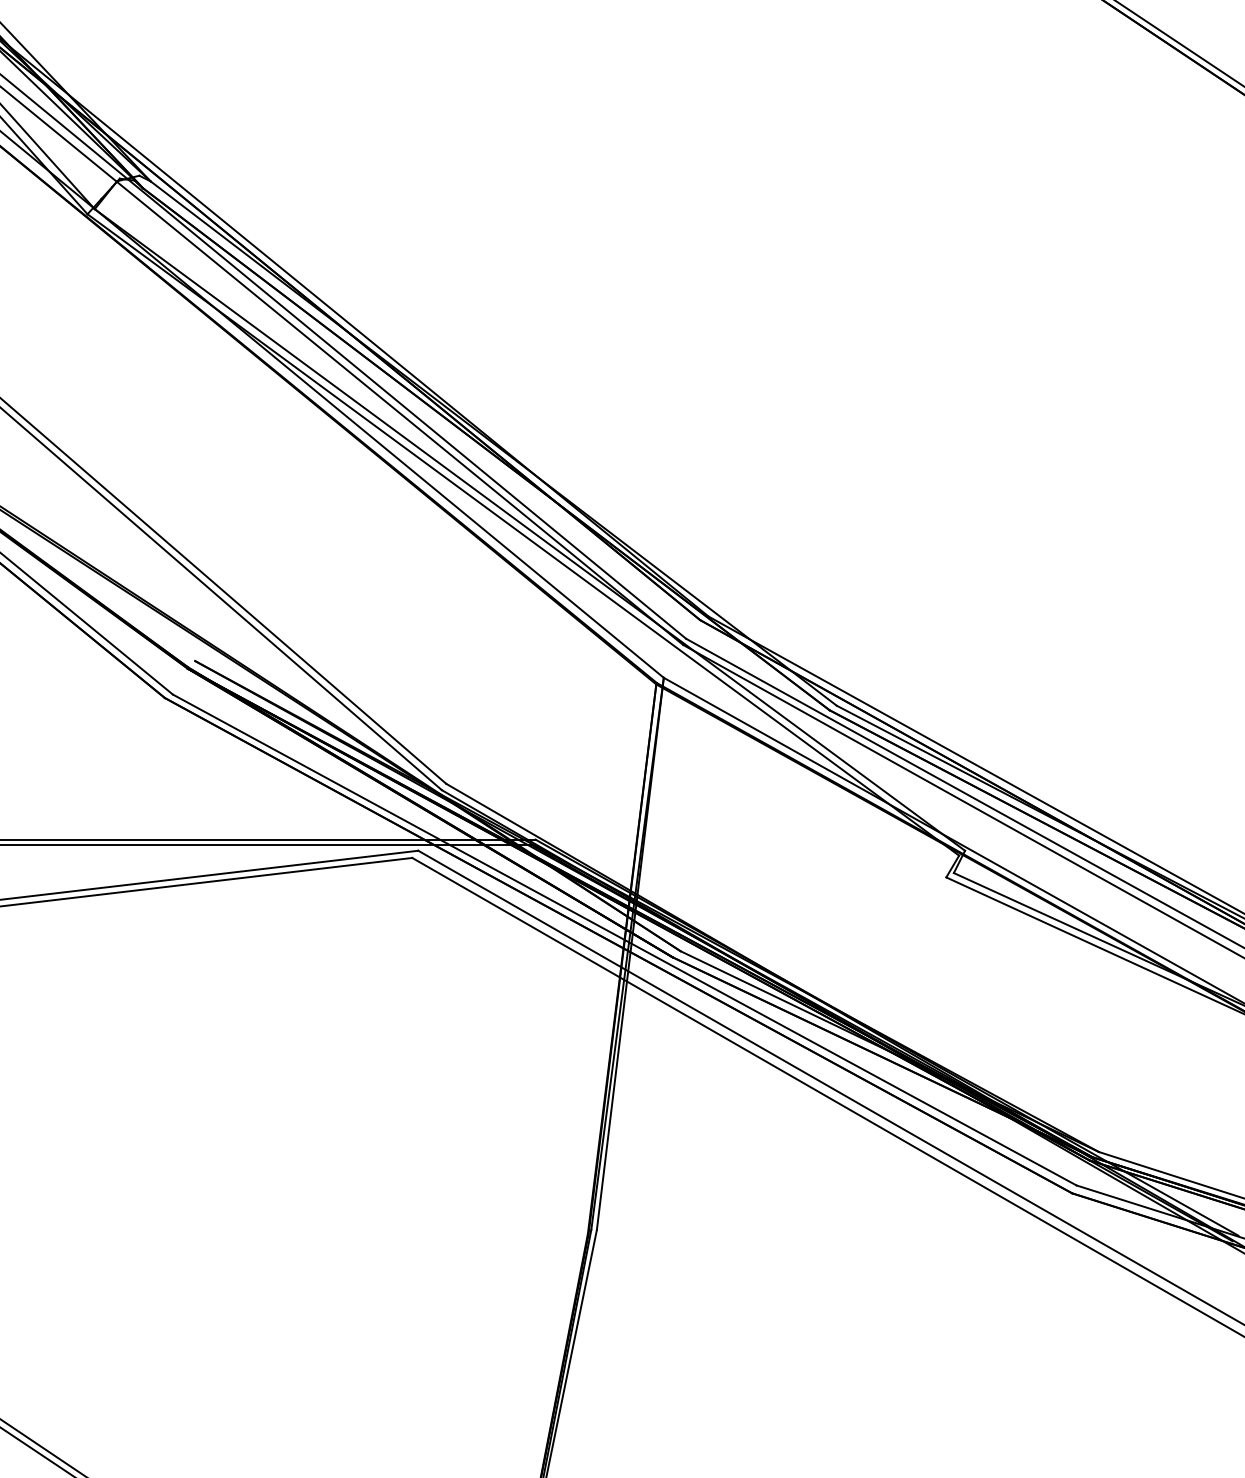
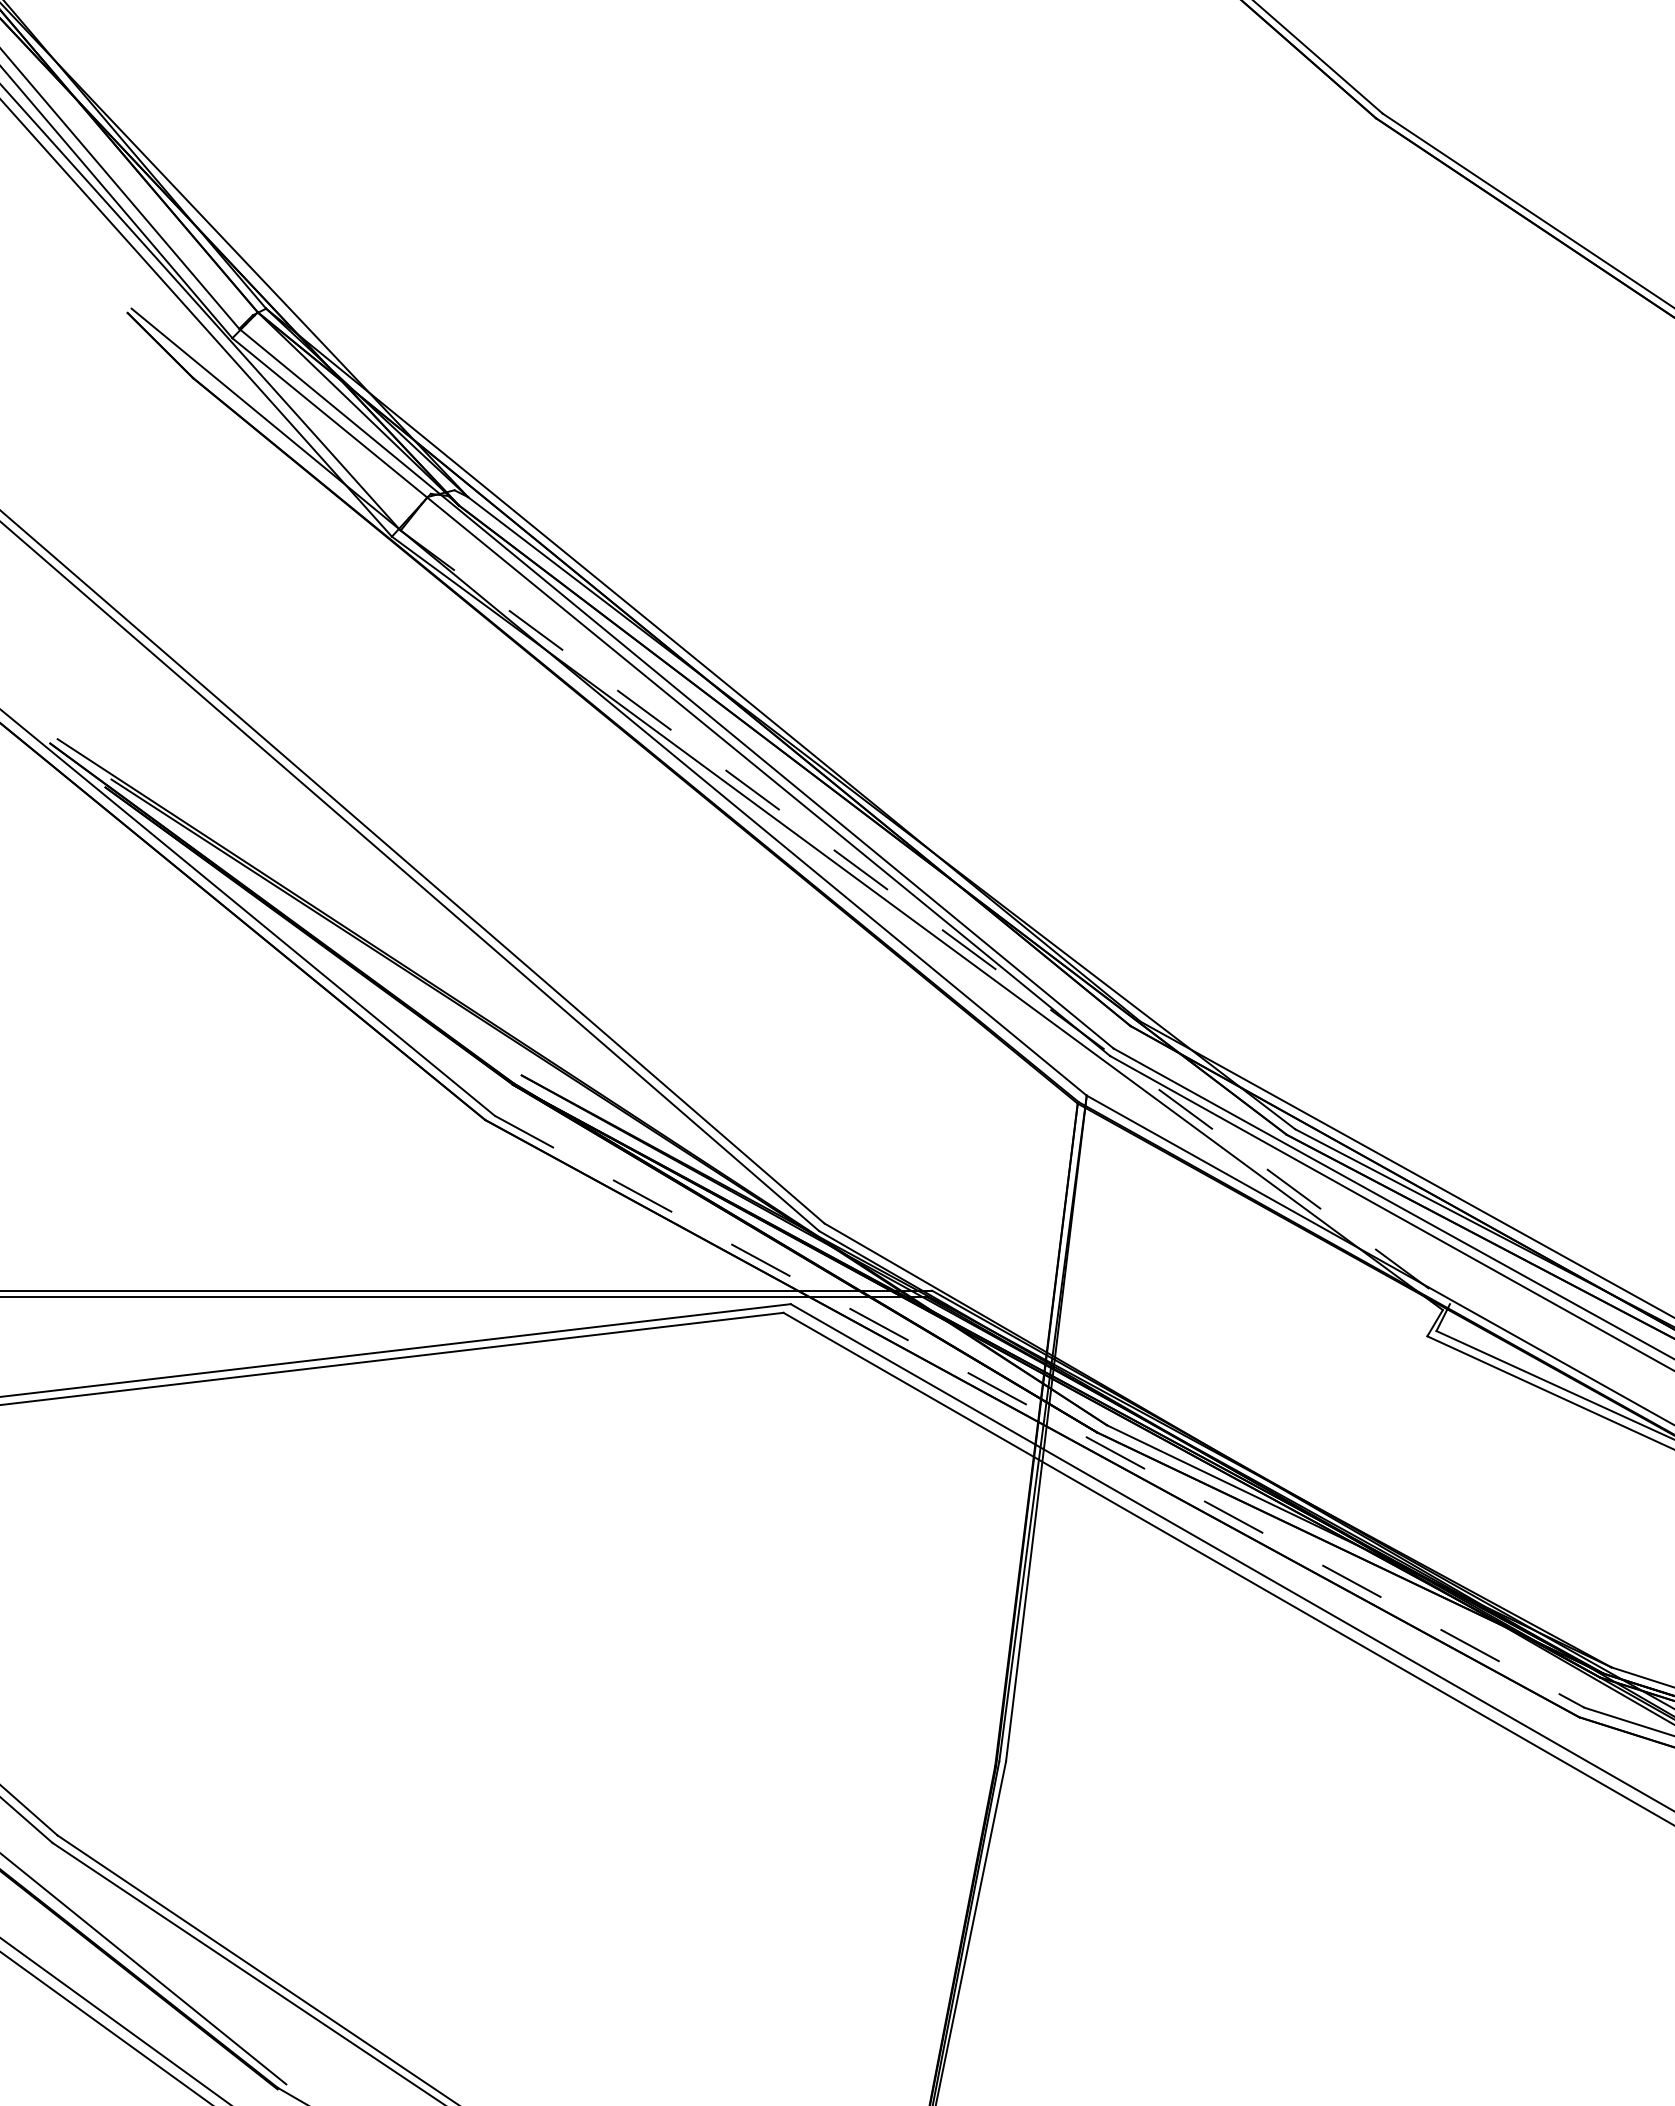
line: (530, 530) -> (925, 917), solid -> dashed
line: (625, 940) -> (1040, 1412), solid -> dashed

